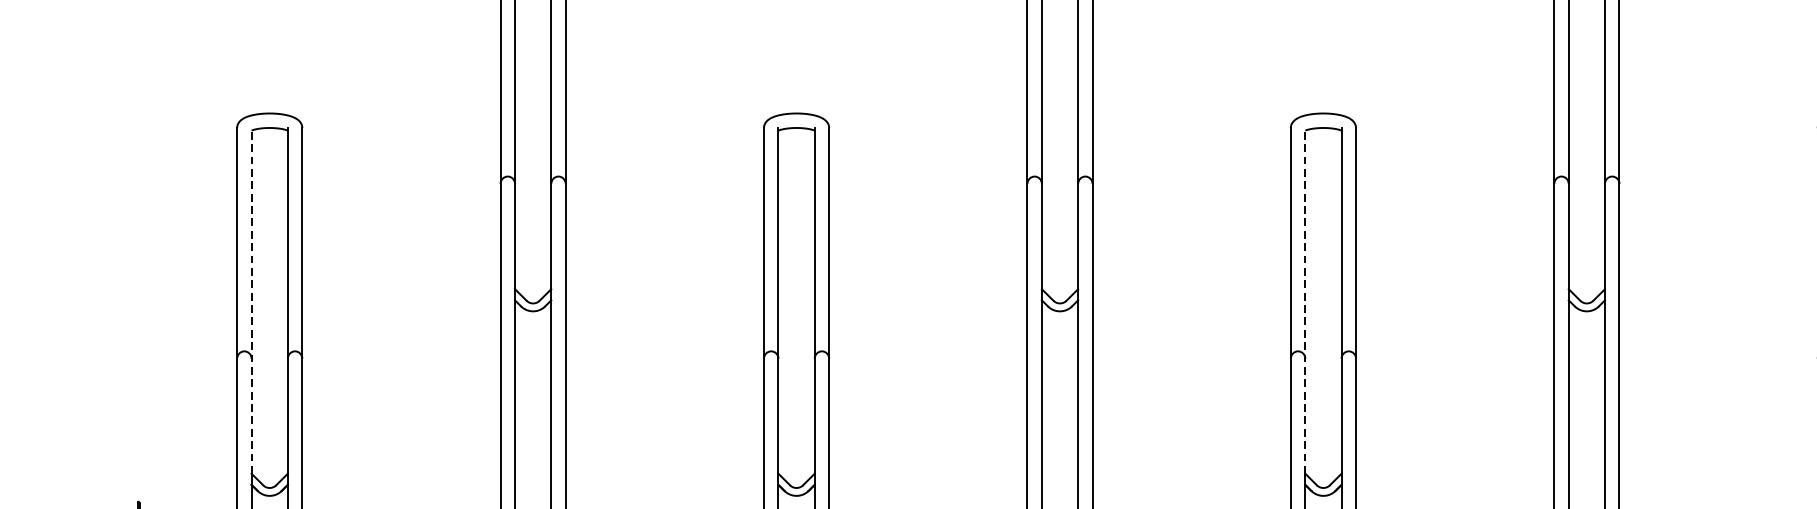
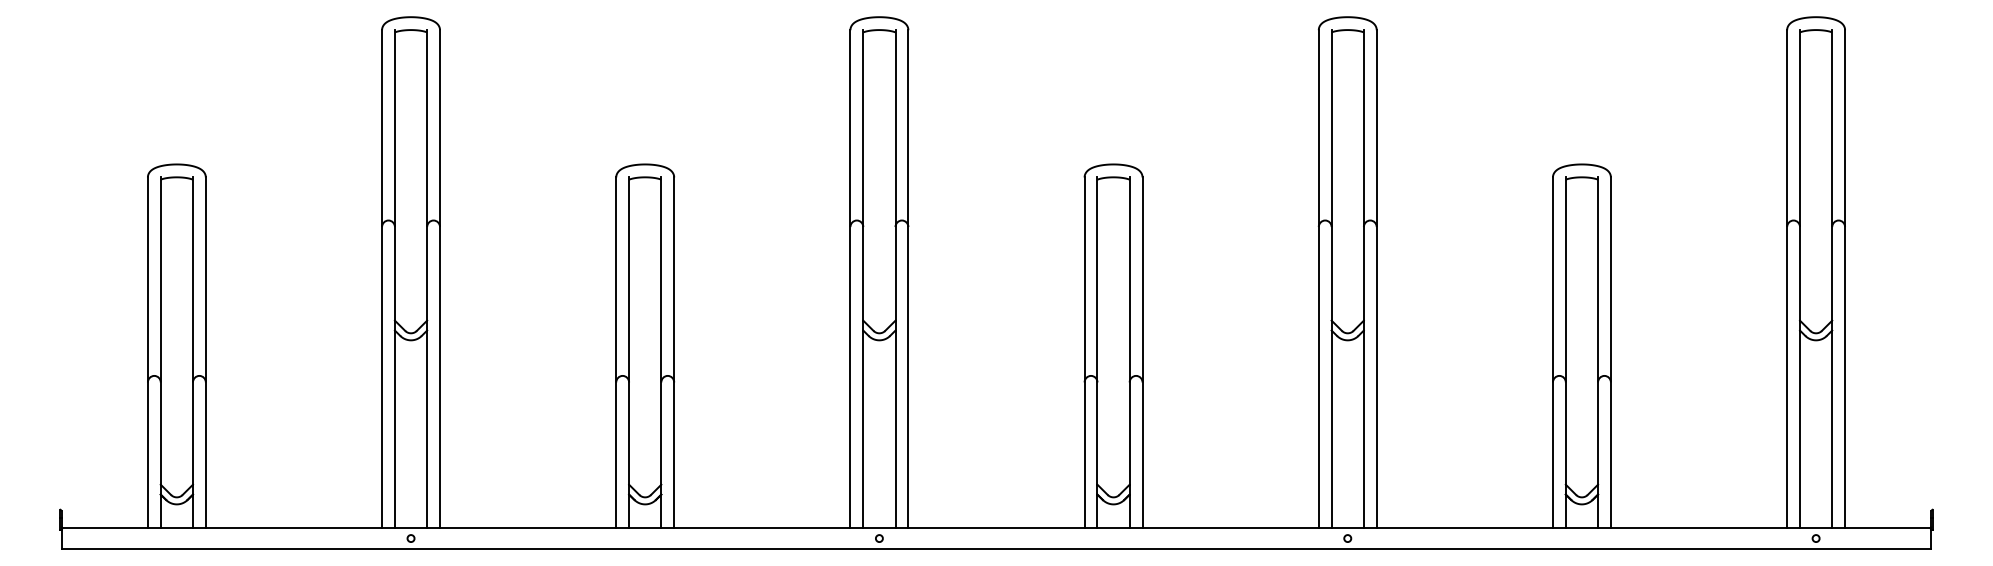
line: (251, 301) -> (160, 331), dashed -> solid
line: (1305, 301) -> (1097, 331), dashed -> solid

